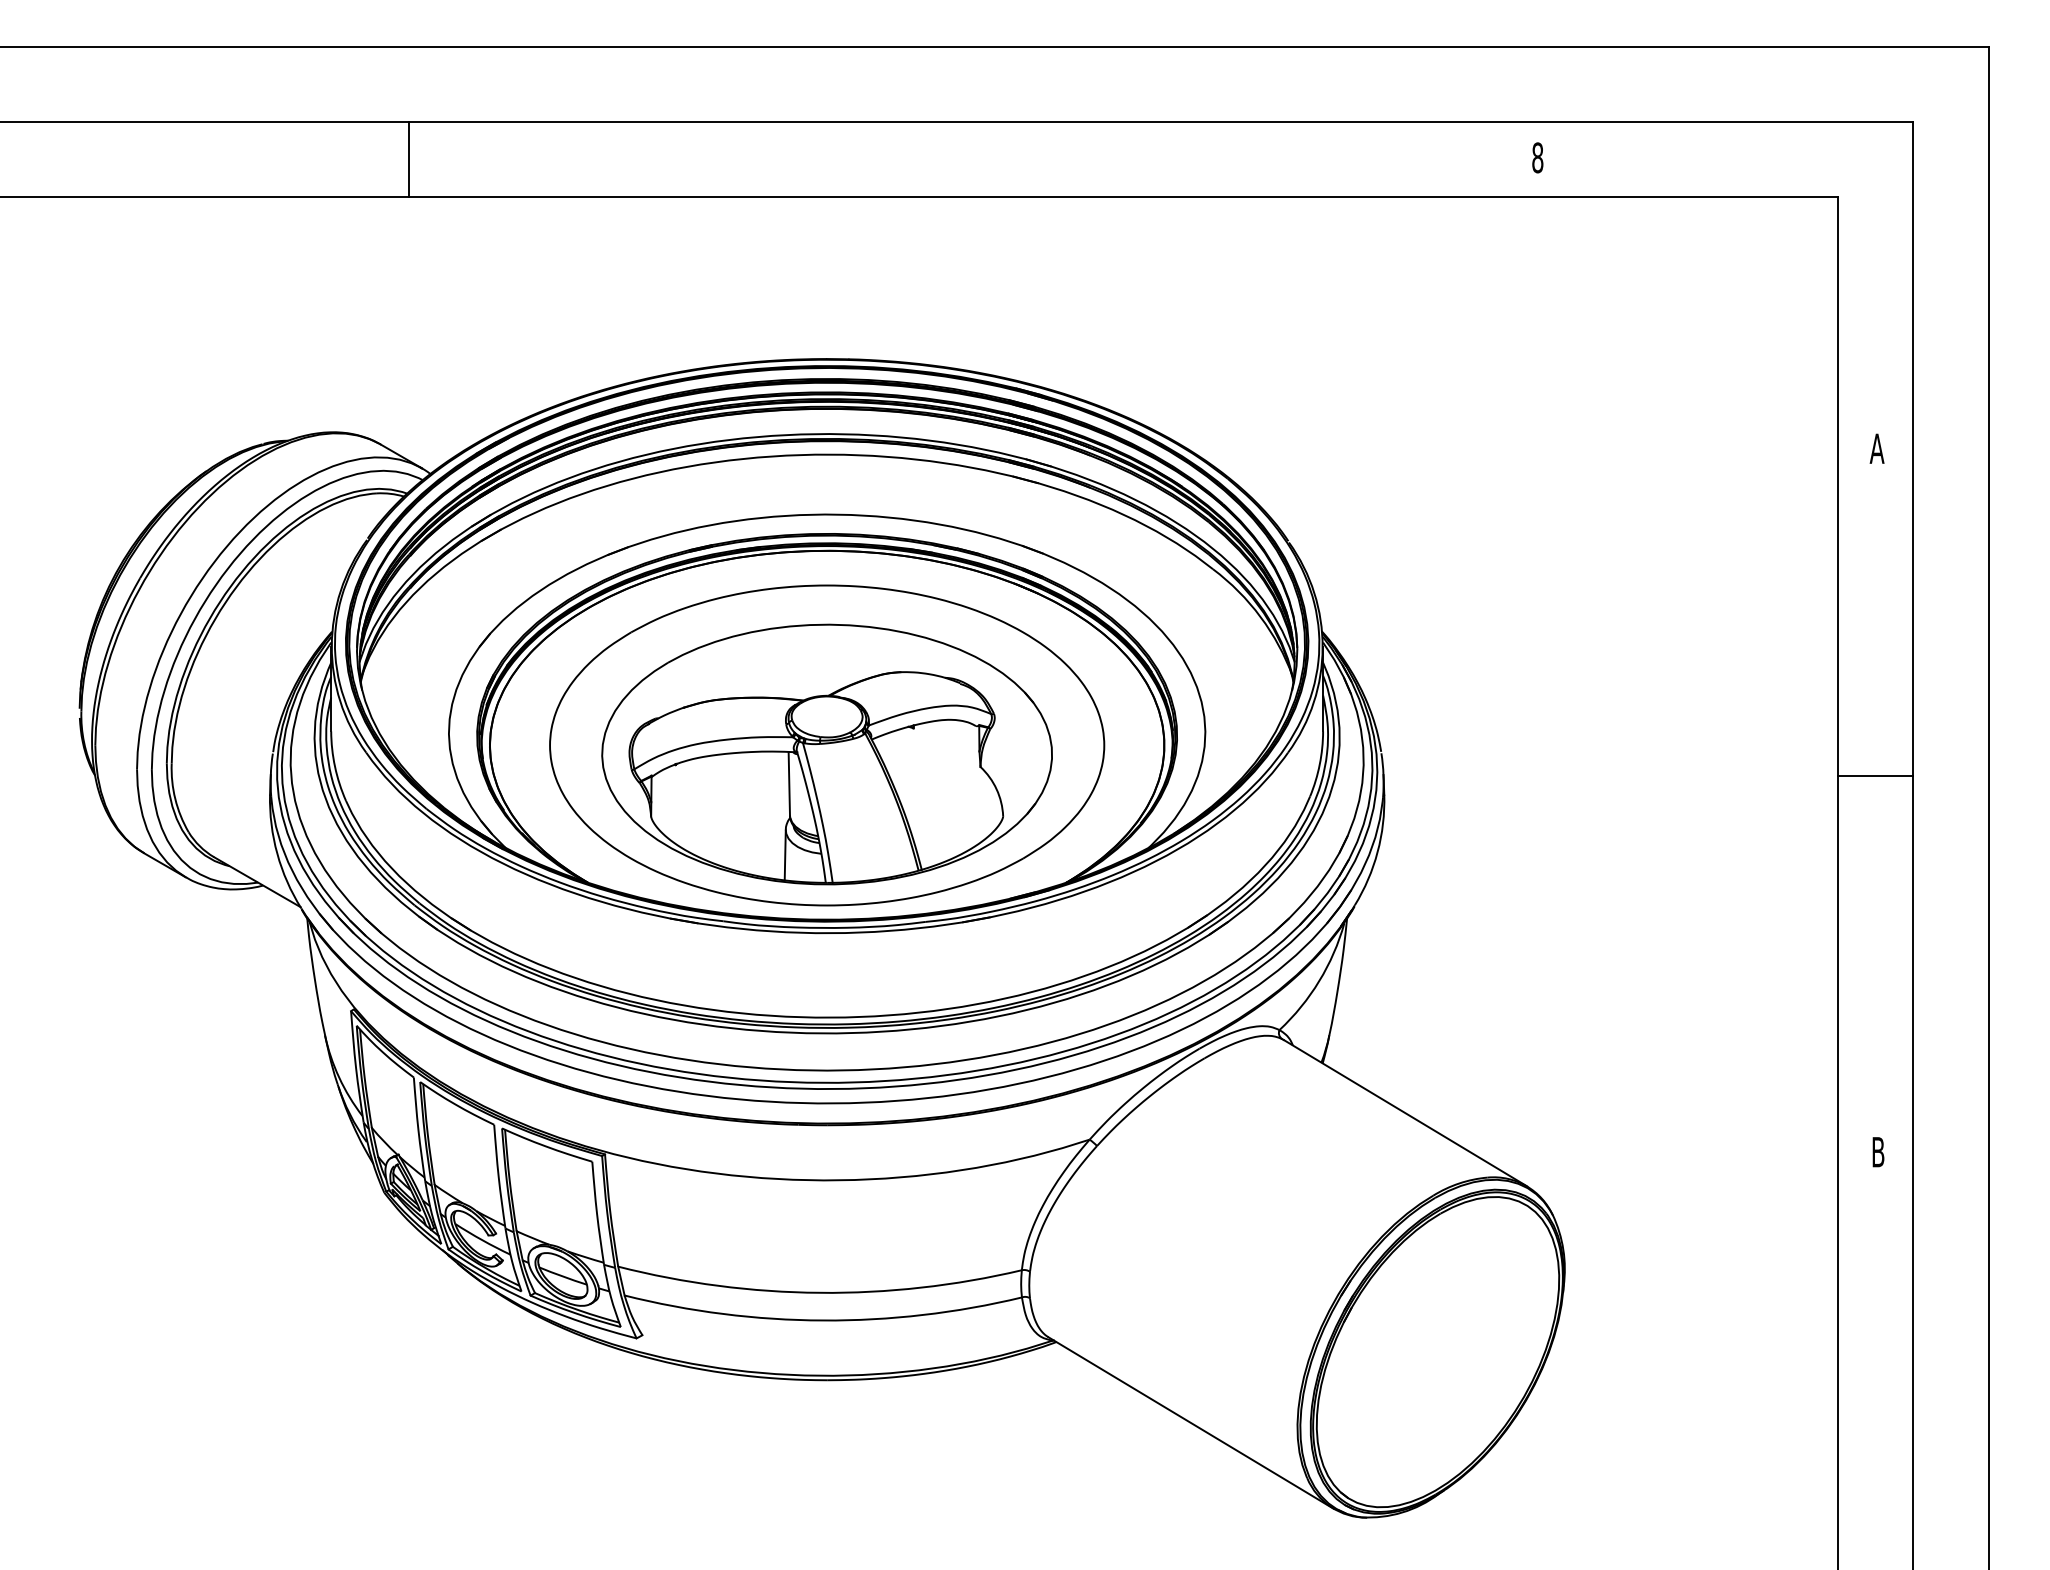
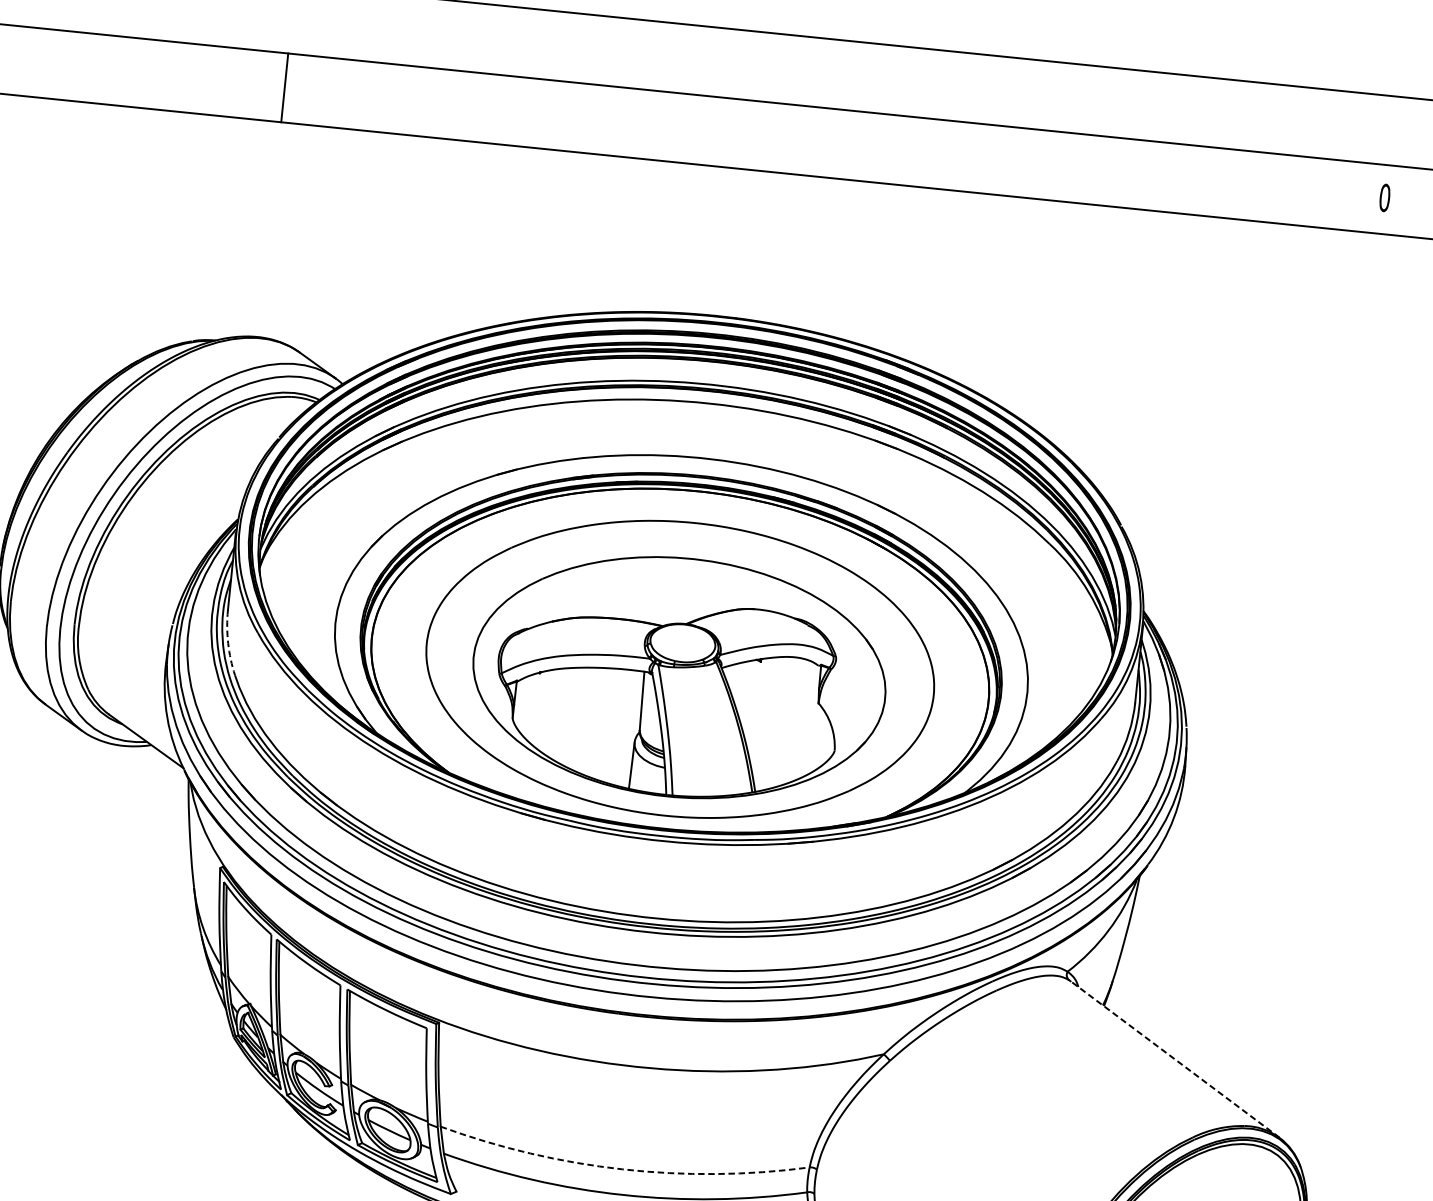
text: (1537, 158) -> (1384, 198), 8 -> 0
line: (409, 159) -> (285, 87), moved
arc: (335, 766) -> (228, 642), solid -> dashed
line: (1405, 1112) -> (1175, 1058), solid -> dashed
arc: (819, 1292) -> (622, 1169), solid -> dashed

